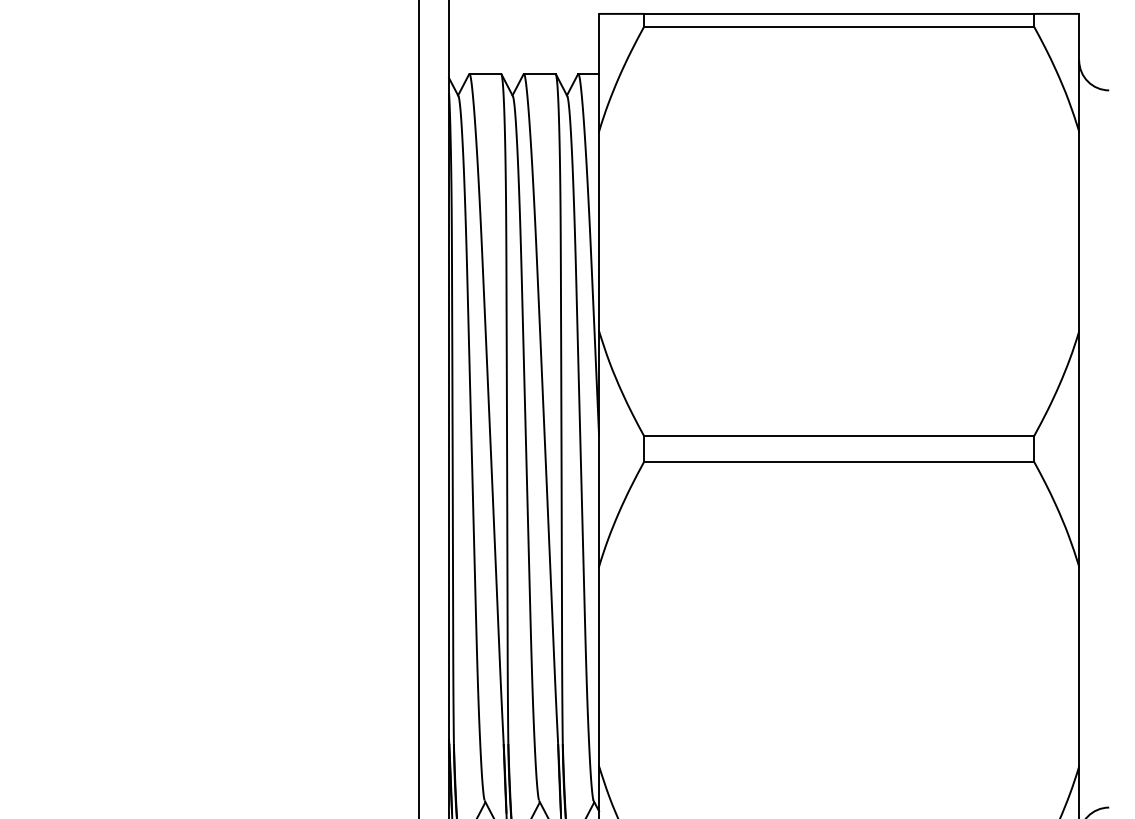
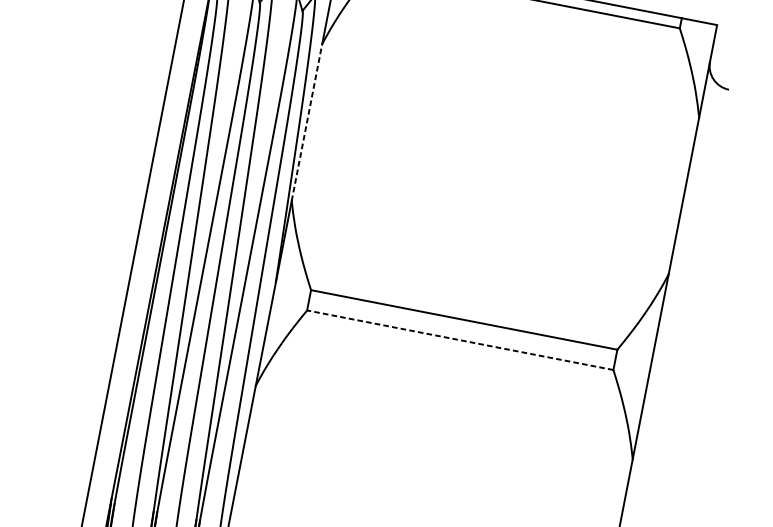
line: (599, 231) -> (307, 122), solid -> dashed
line: (838, 461) -> (459, 339), solid -> dashed

